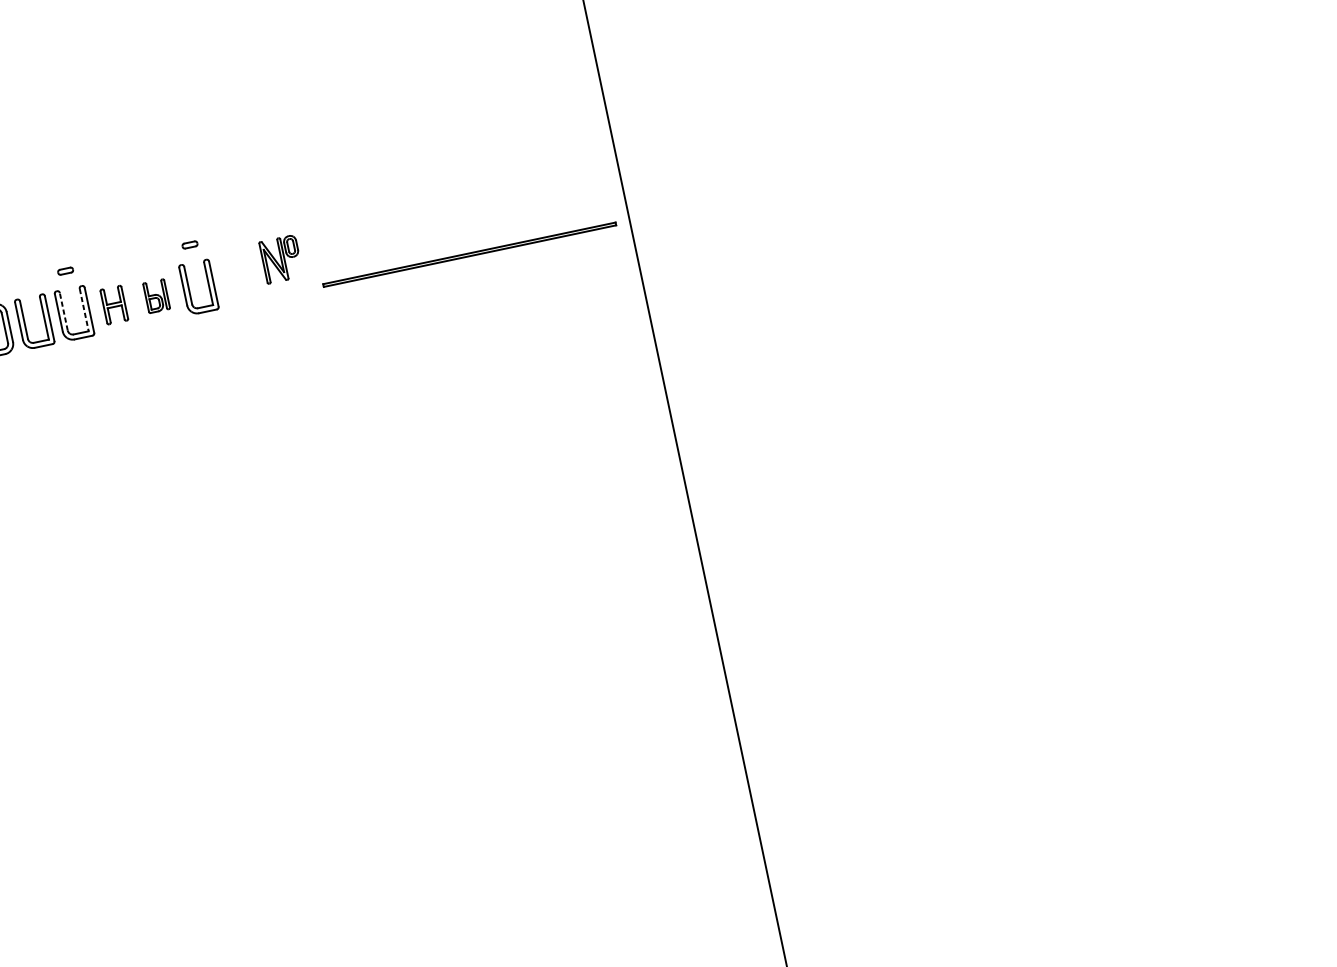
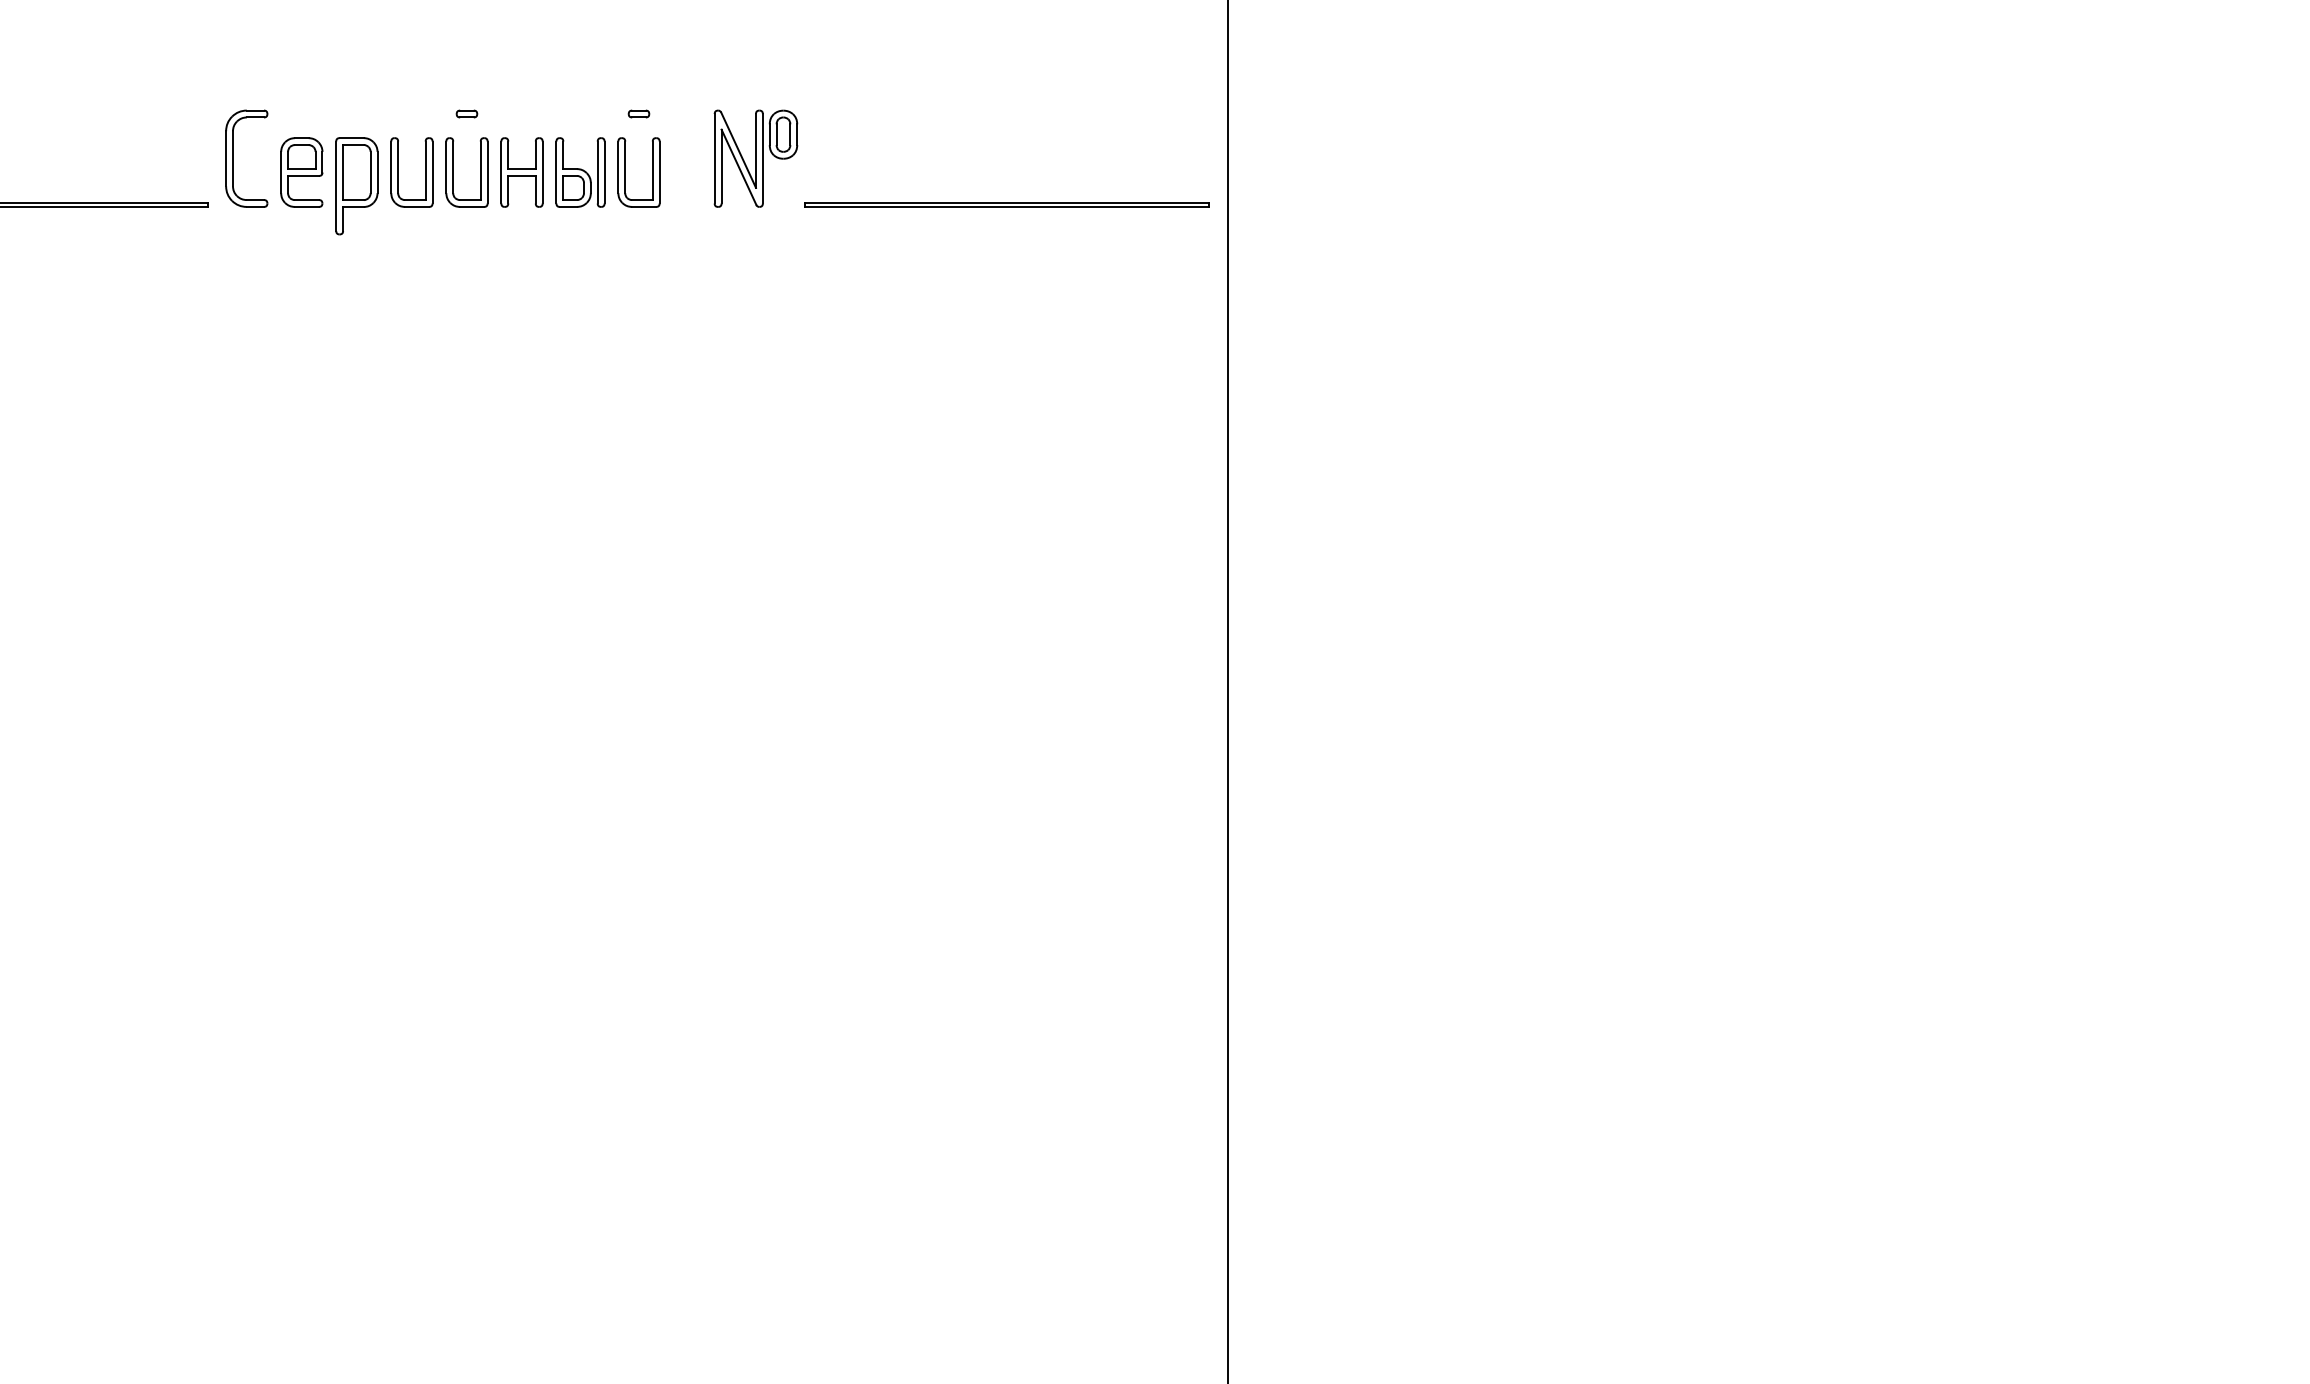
part: (281, 259) -> (755, 158), size x1.67
part: (156, 296) -> (580, 172), size x1.67
part: (113, 305) -> (521, 172), size x1.43
line: (84, 310) -> (480, 171), dashed -> solid
line: (64, 311) -> (453, 167), dashed -> solid

